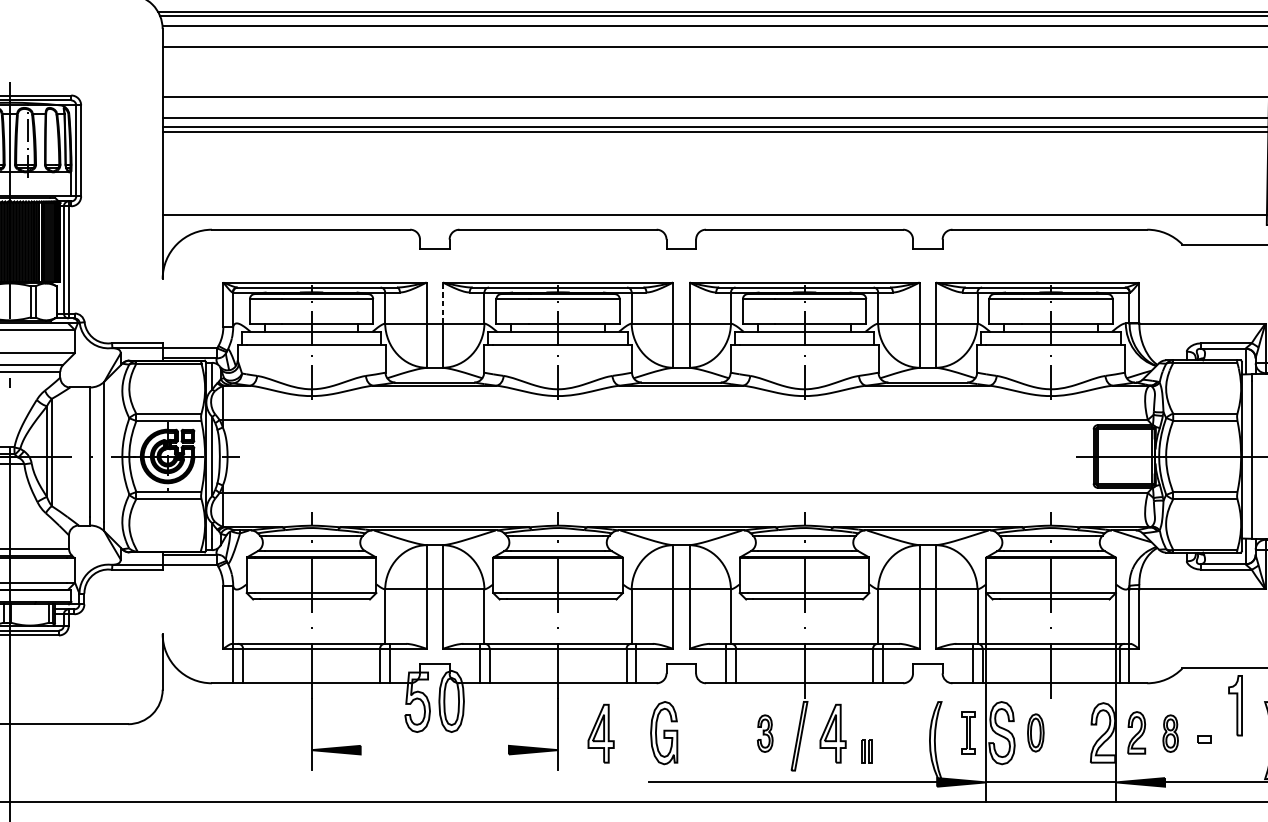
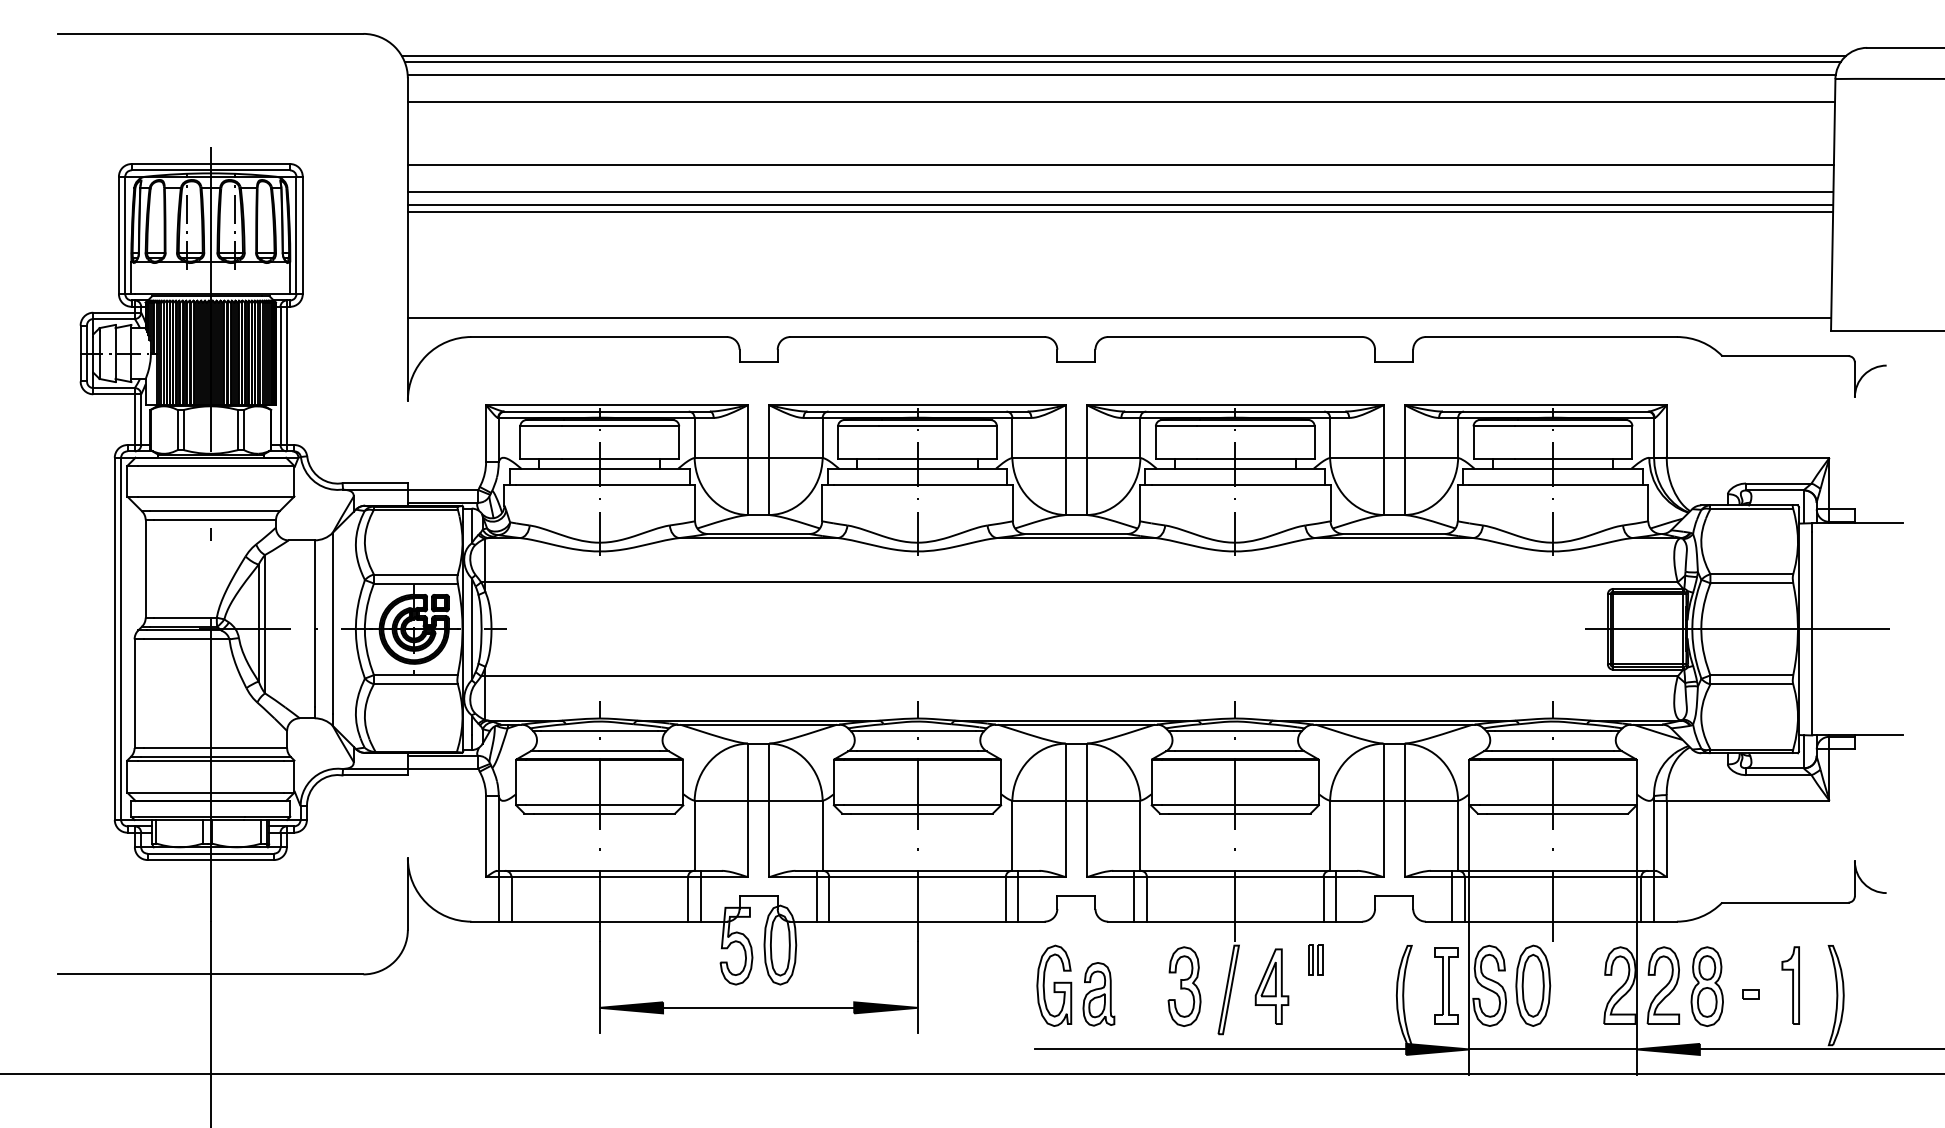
line: (443, 303) -> (769, 431), dashed -> solid
part: (1235, 705) -> (1790, 985), moved
part: (968, 732) -> (1446, 985), size x1.43
part: (1035, 732) -> (1533, 985), size x1.67
part: (1136, 732) -> (1662, 985), size x1.43
part: (600, 733) -> (972, 986), removed
part: (765, 733) -> (1184, 986), size x1.67
part: (1170, 733) -> (1706, 986), size x1.67
part: (698, 739) -> (1098, 994), added
line: (434, 749) -> (758, 1007), added
part: (866, 751) -> (1315, 959), moved

